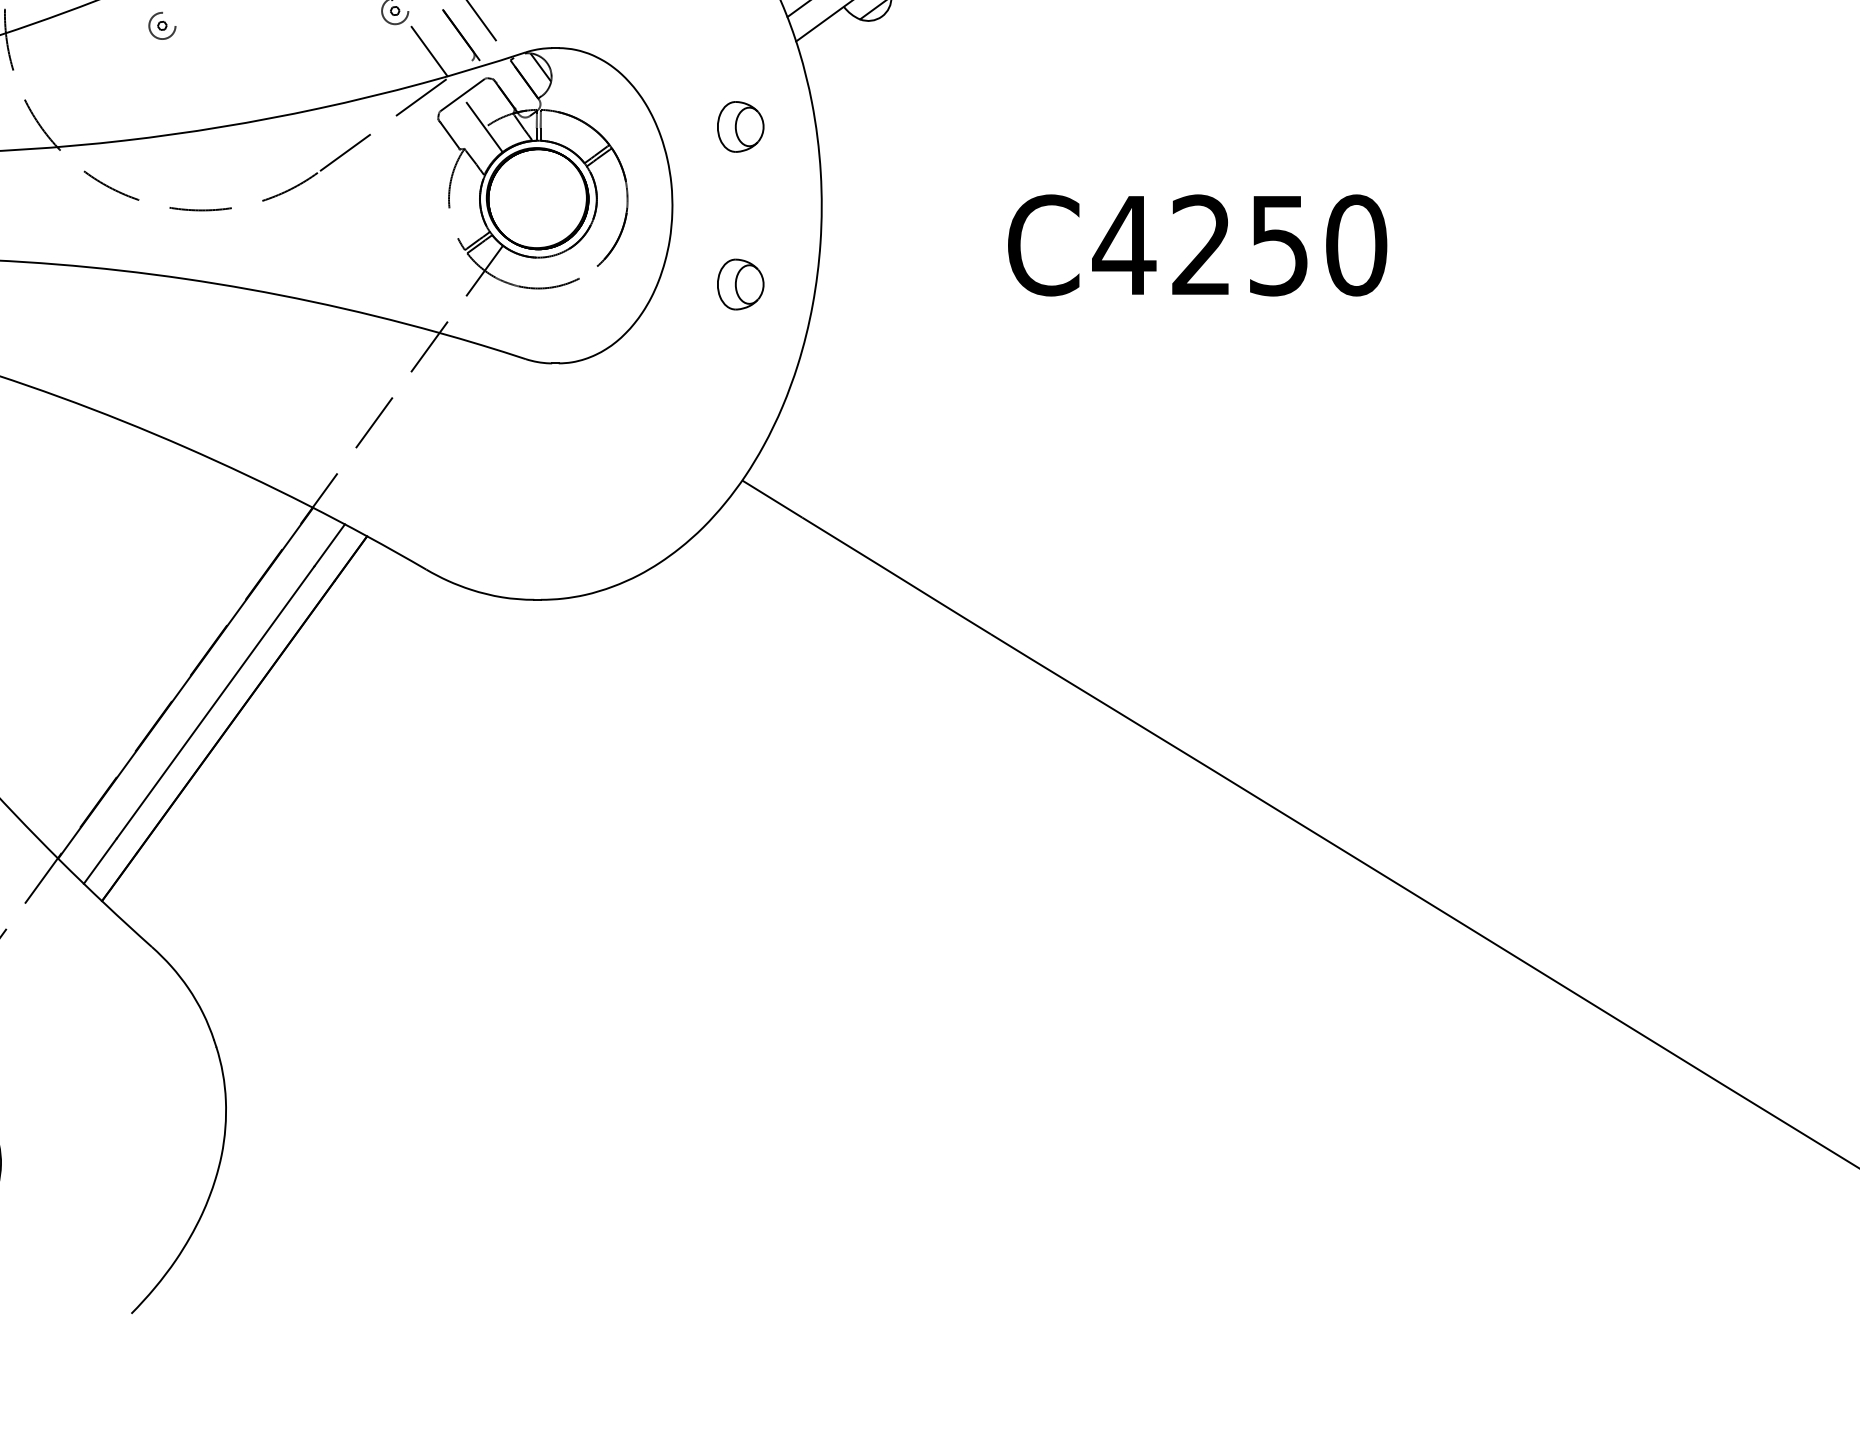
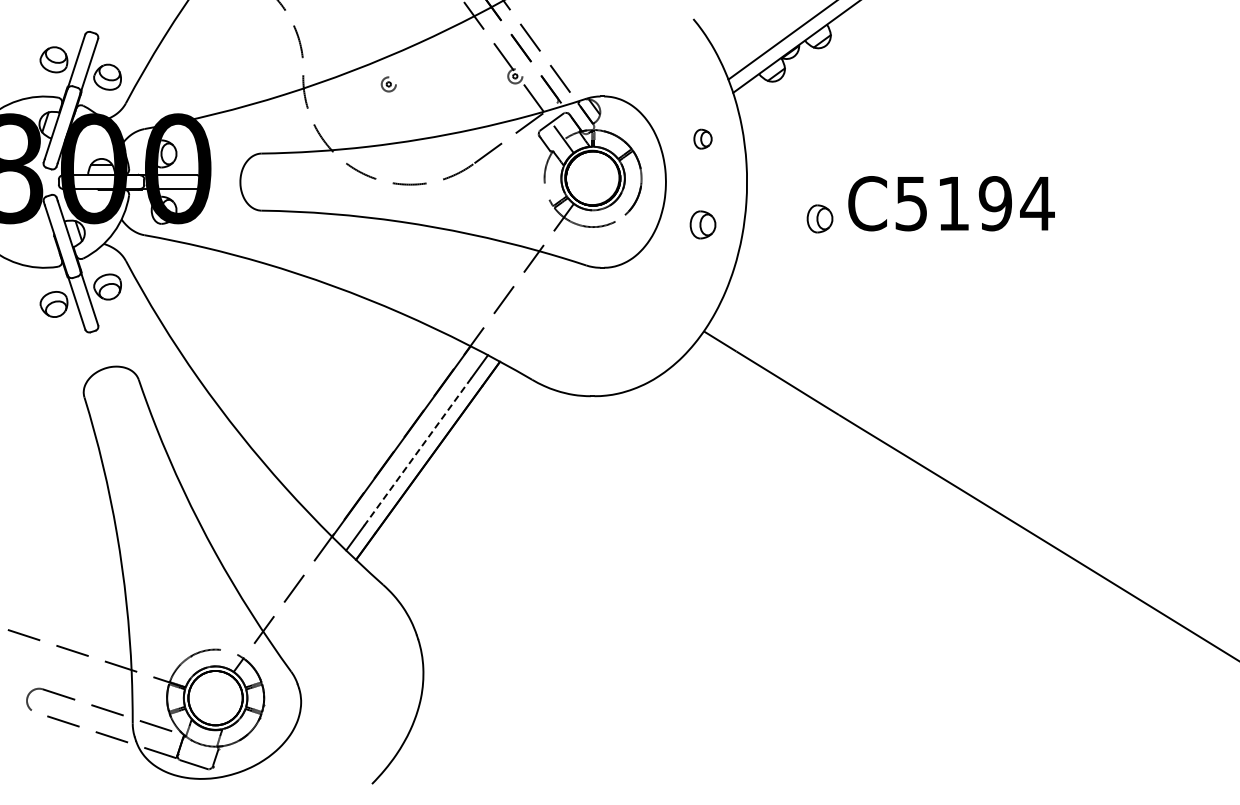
part: (739, 125) -> (702, 138), size x0.7
text: (1238, 245) -> (973, 203), C4250 -> C5194
part: (955, 272) -> (819, 218), added
line: (215, 703) -> (417, 452), solid -> dashed

